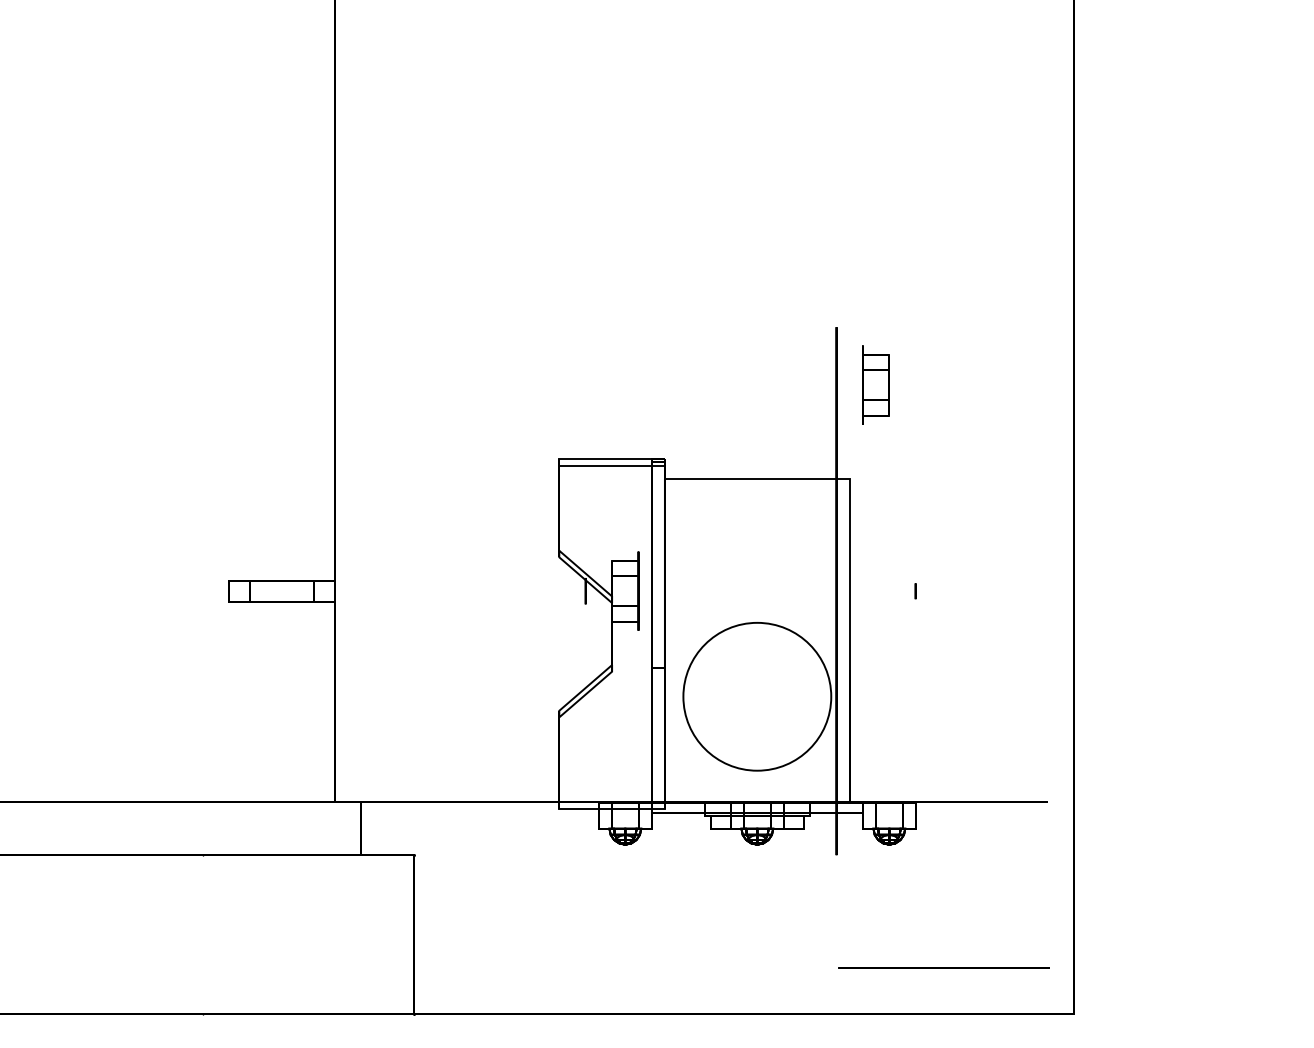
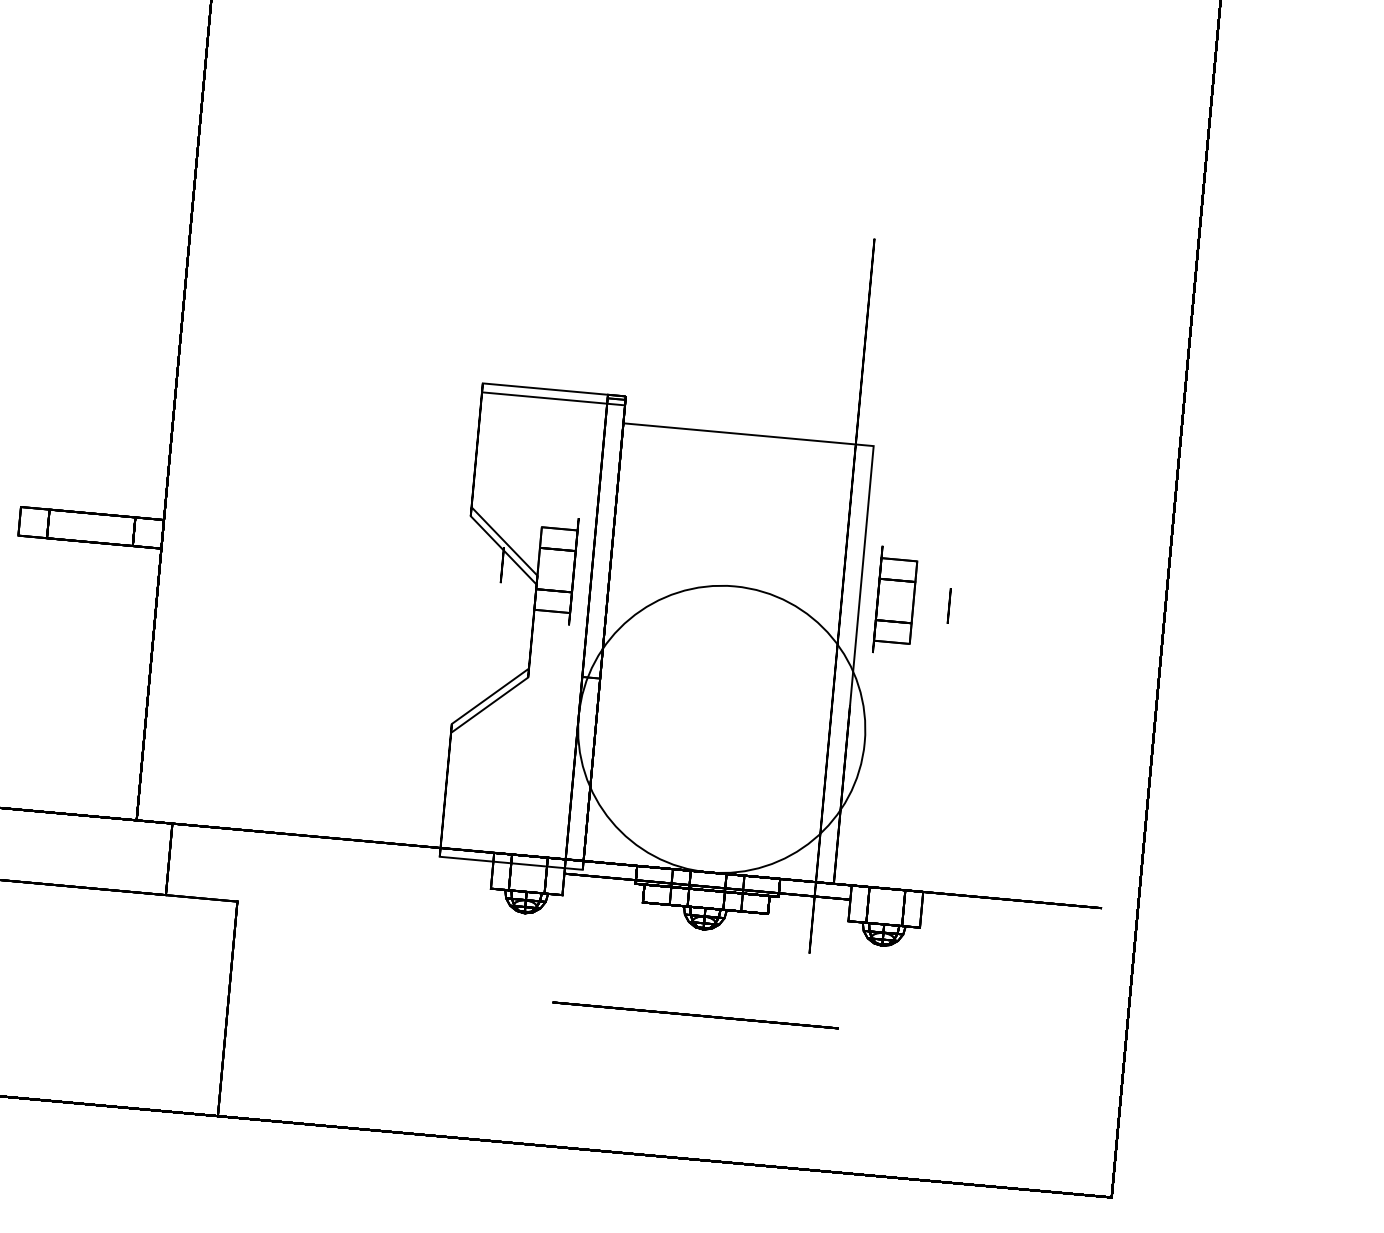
part: (875, 384) -> (894, 600), moved
circle: (915, 591) -> (948, 606), size x1.67
circle: (756, 696) -> (720, 728), size x1.43
line: (943, 967) -> (694, 1014), moved

